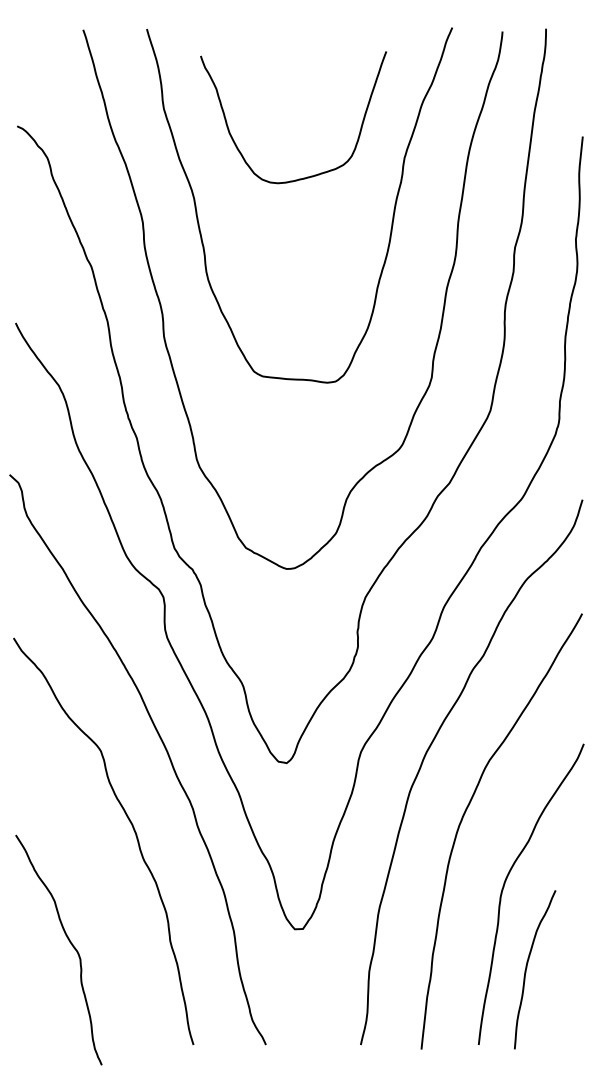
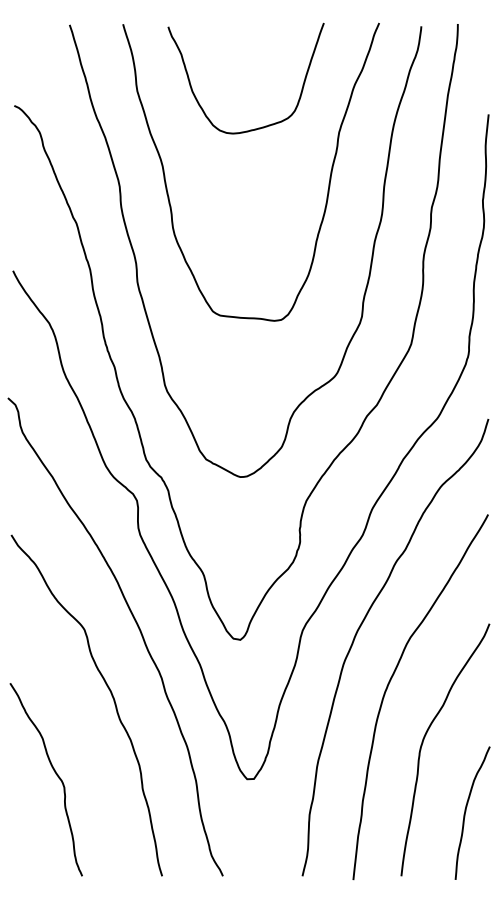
curve: (308, 176) -> (258, 127), moved
curve: (69, 943) -> (55, 774), moved
curve: (527, 967) -> (466, 811), moved

